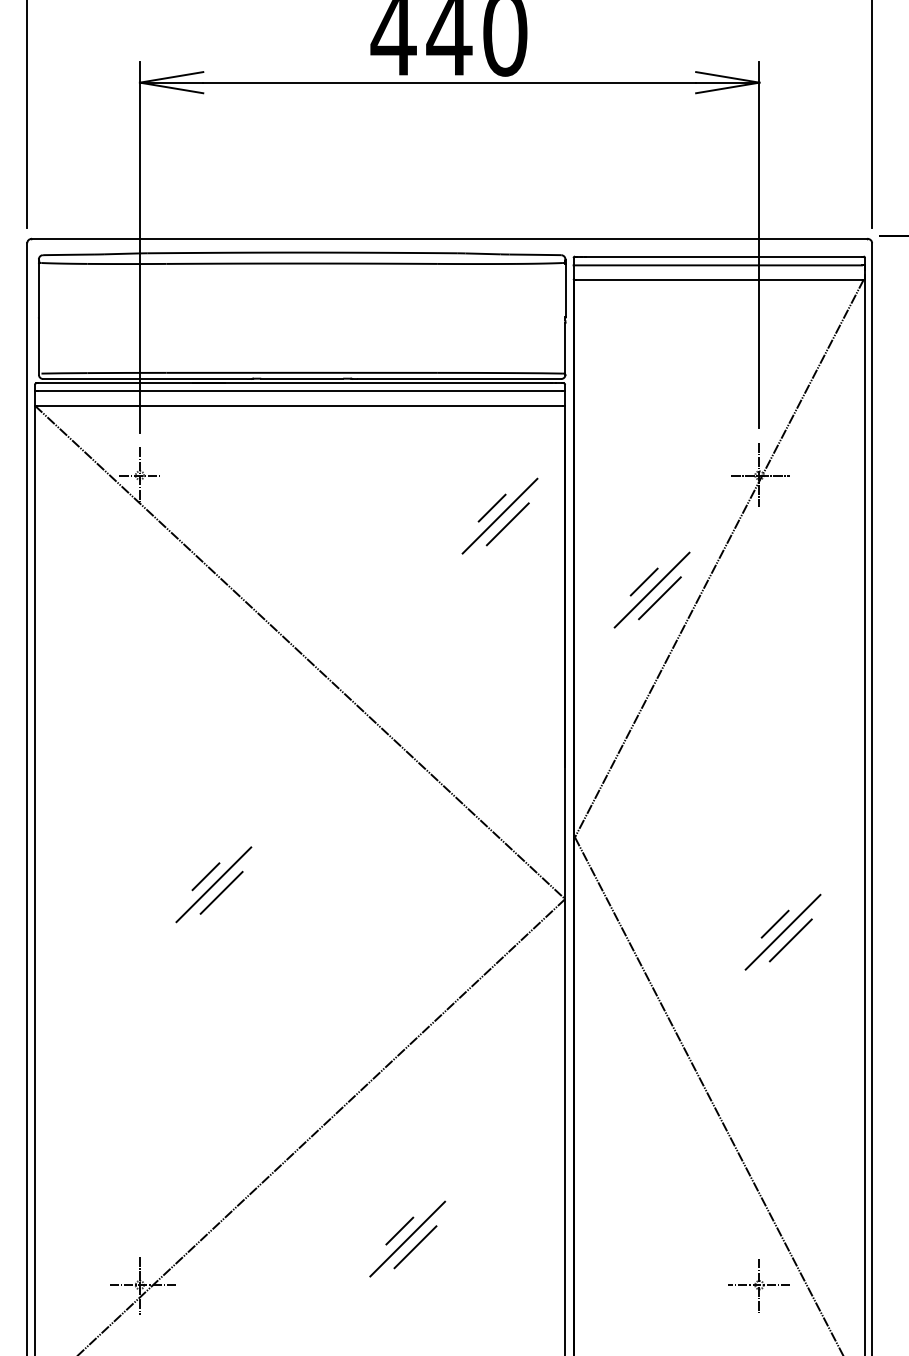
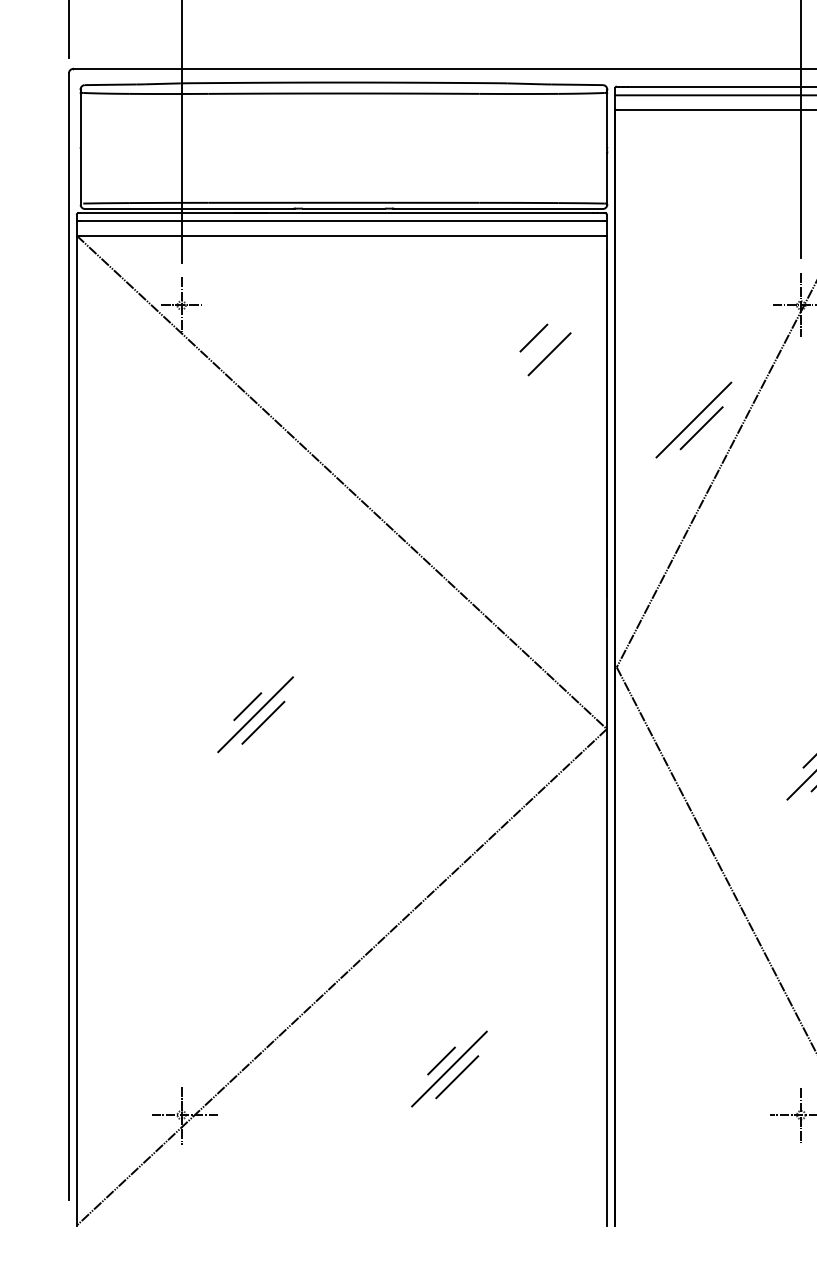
line: (499, 515) -> (541, 345), removed
line: (643, 581) -> (685, 411), removed

